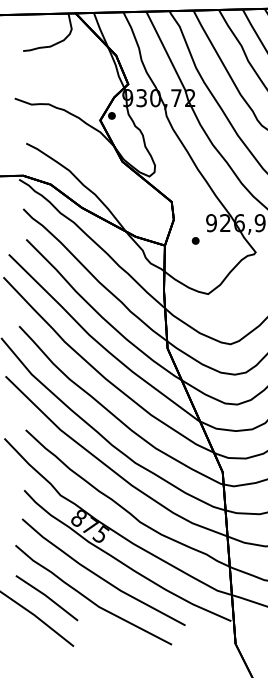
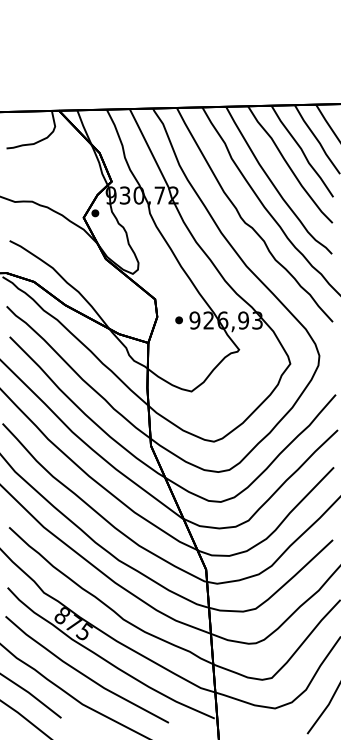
part: (195, 241) -> (178, 320), moved

